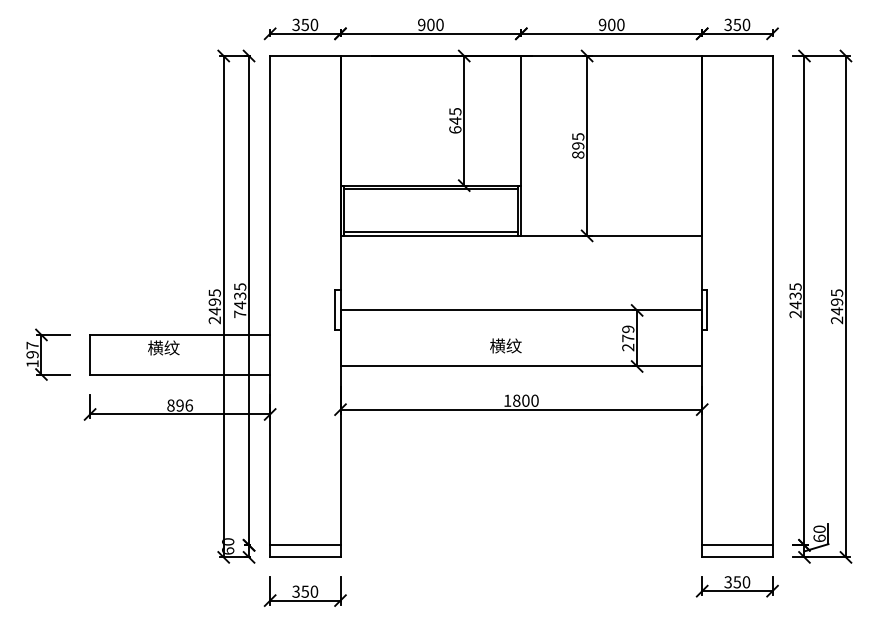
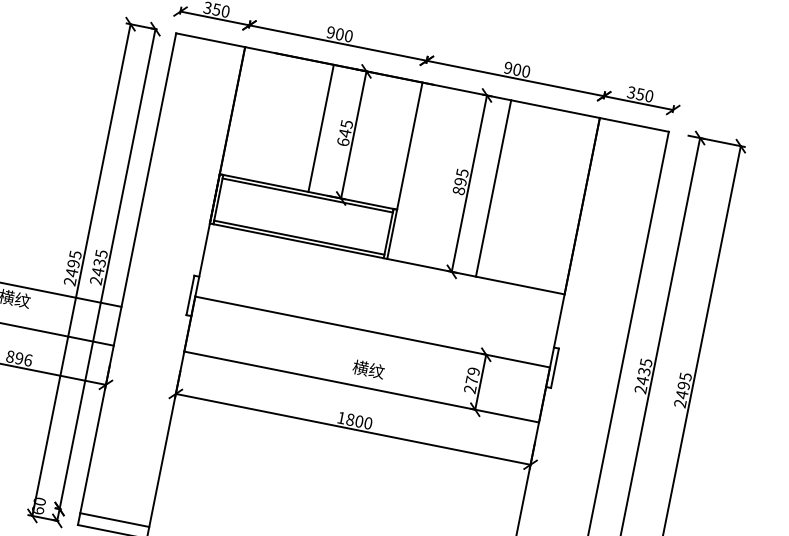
line: (430, 120) -> (320, 128), added
line: (611, 145) -> (493, 187), added
text: (240, 314) -> (96, 281), 7435 -> 2435
text: (505, 345) -> (368, 369), moved

